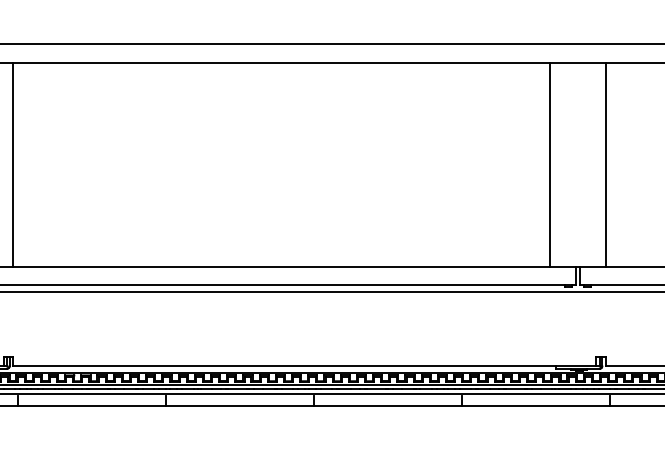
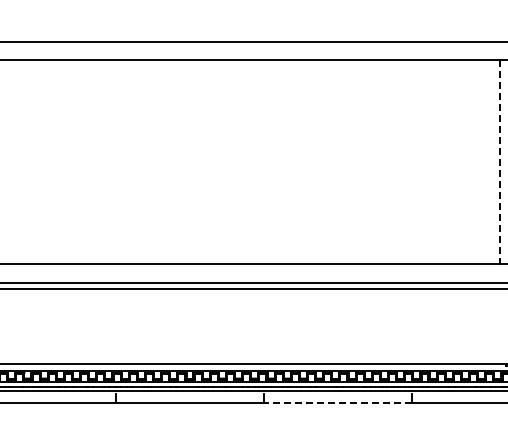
line: (550, 164) -> (500, 161), solid -> dashed
line: (387, 405) -> (337, 402), solid -> dashed

